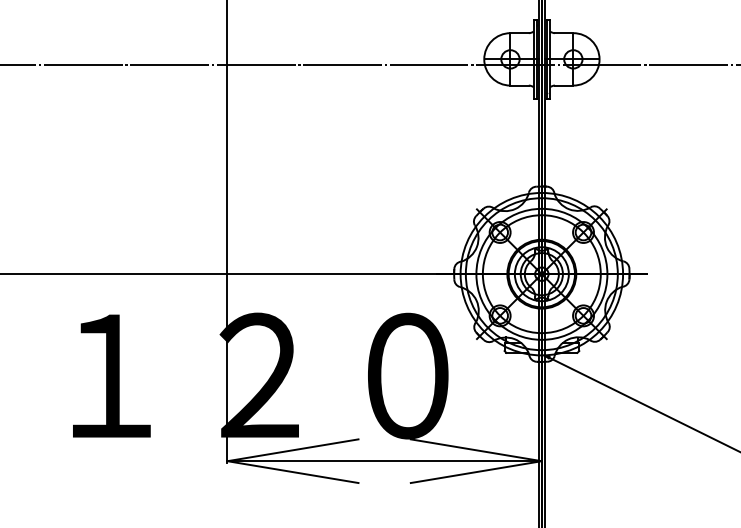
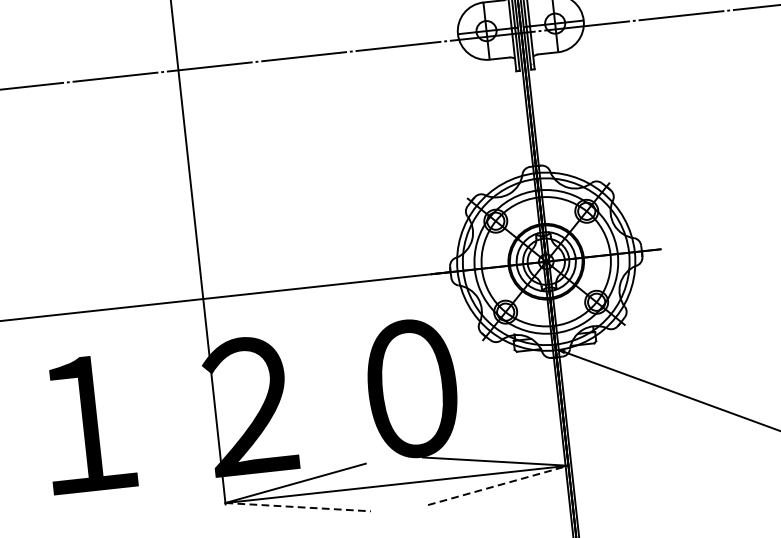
line: (293, 472) -> (298, 507), solid -> dashed
line: (476, 472) -> (498, 485), solid -> dashed

